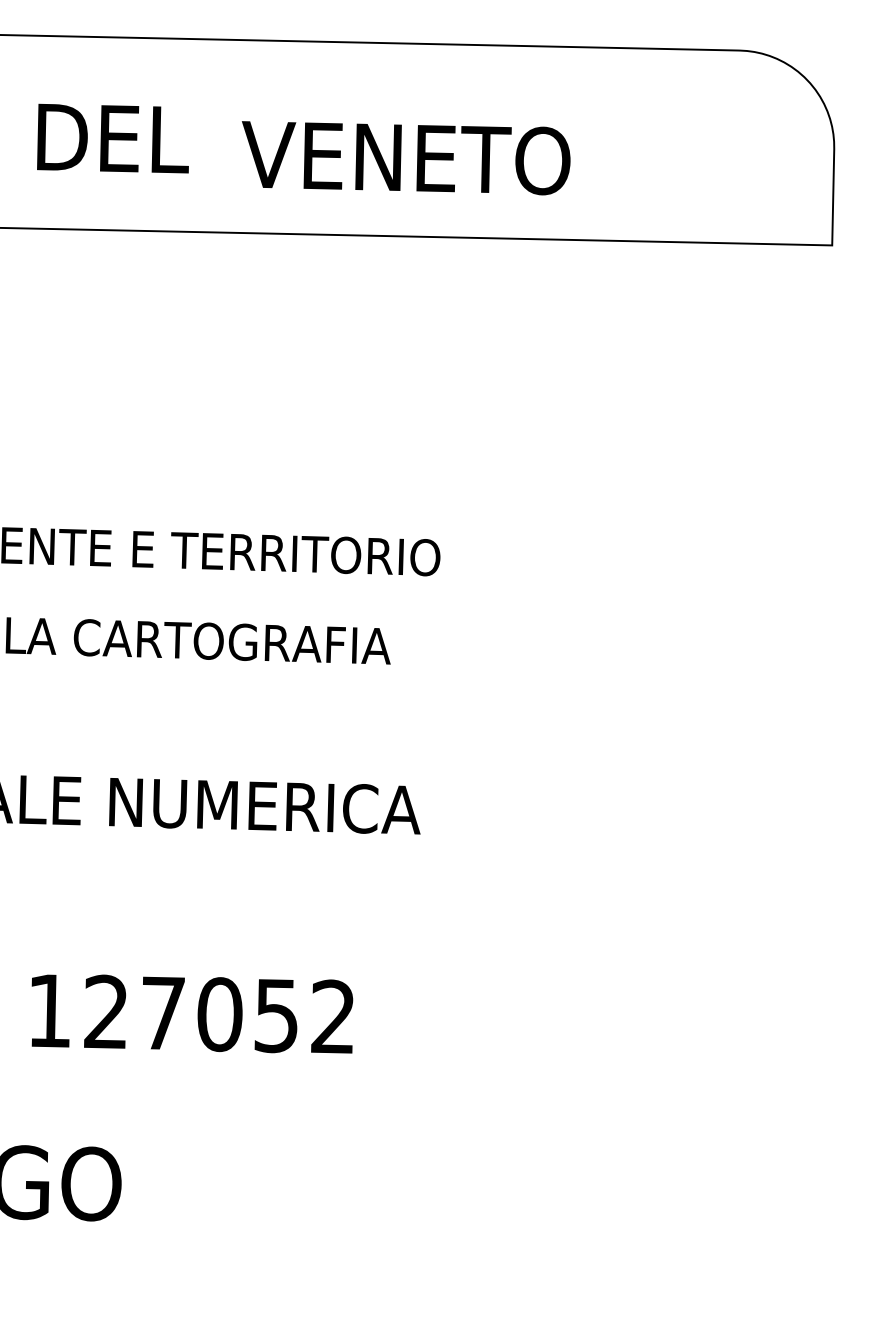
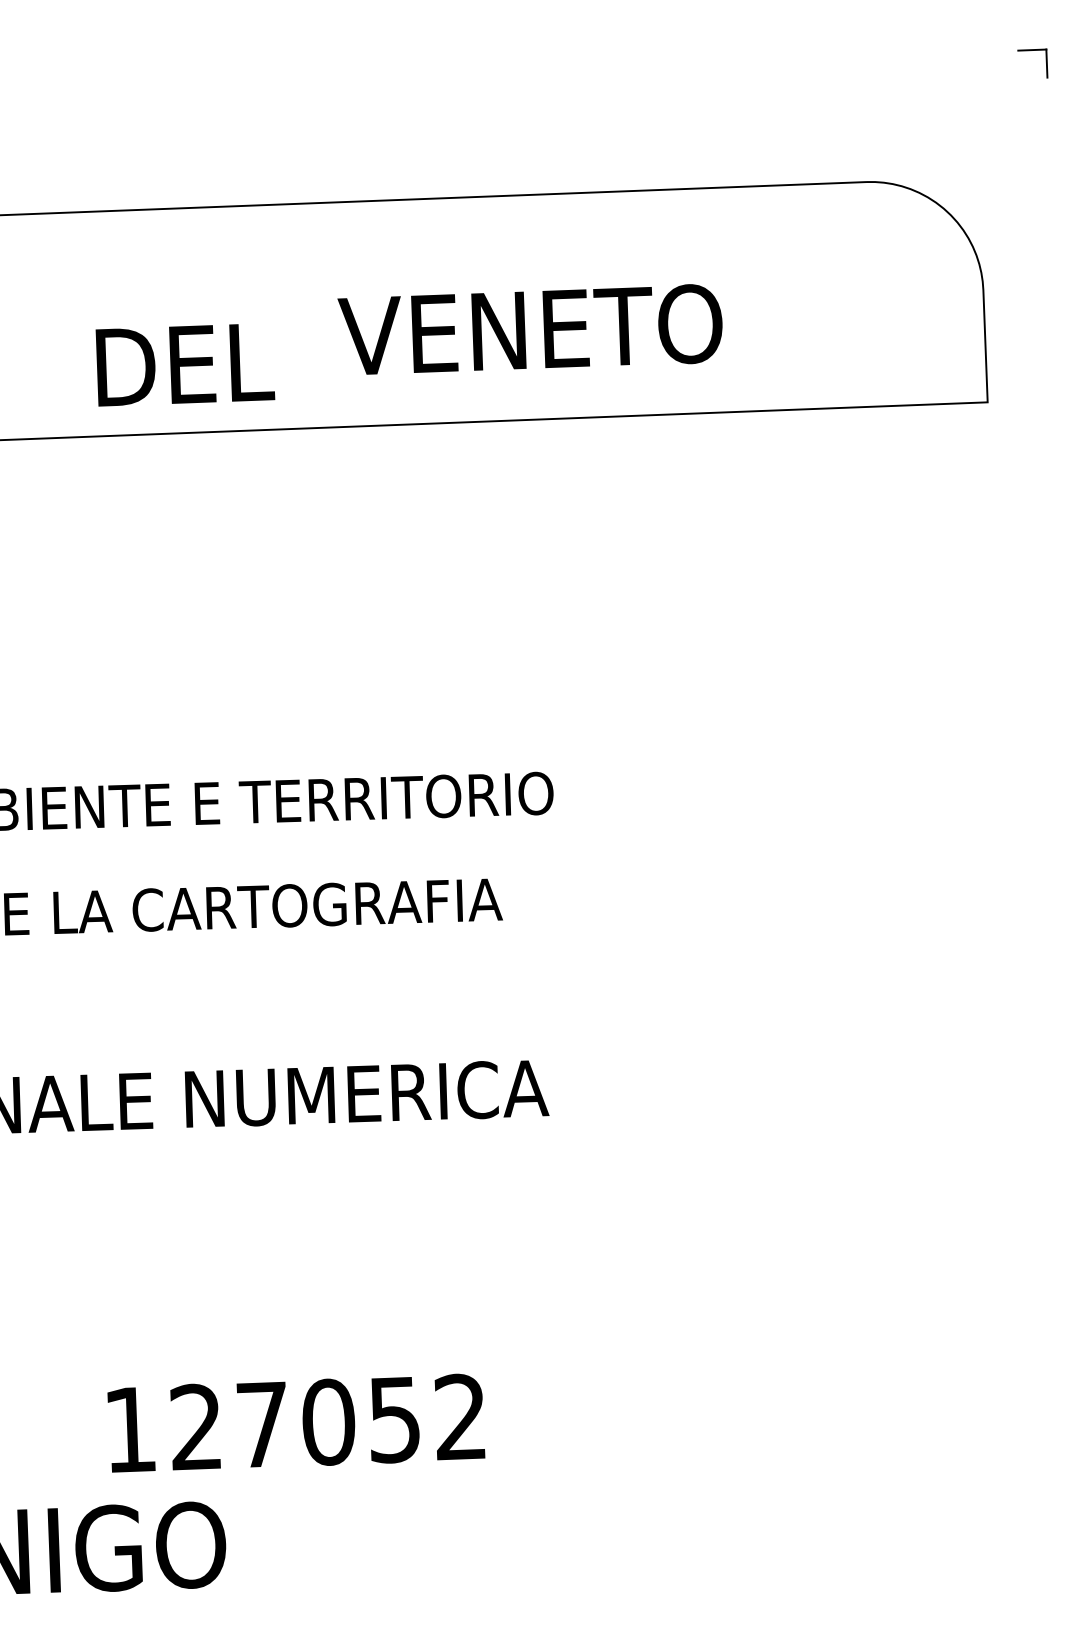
text: (113, 139) -> (185, 365), moved
text: (404, 157) -> (529, 329), moved
text: (192, 1013) -> (296, 1422), moved

